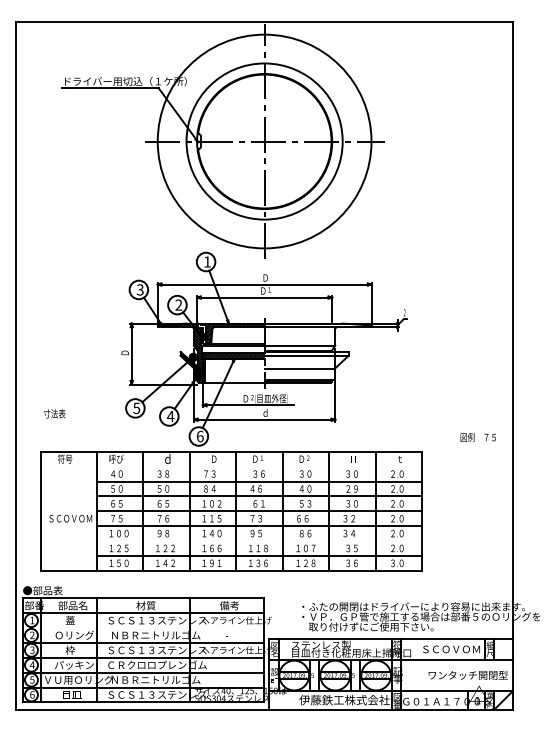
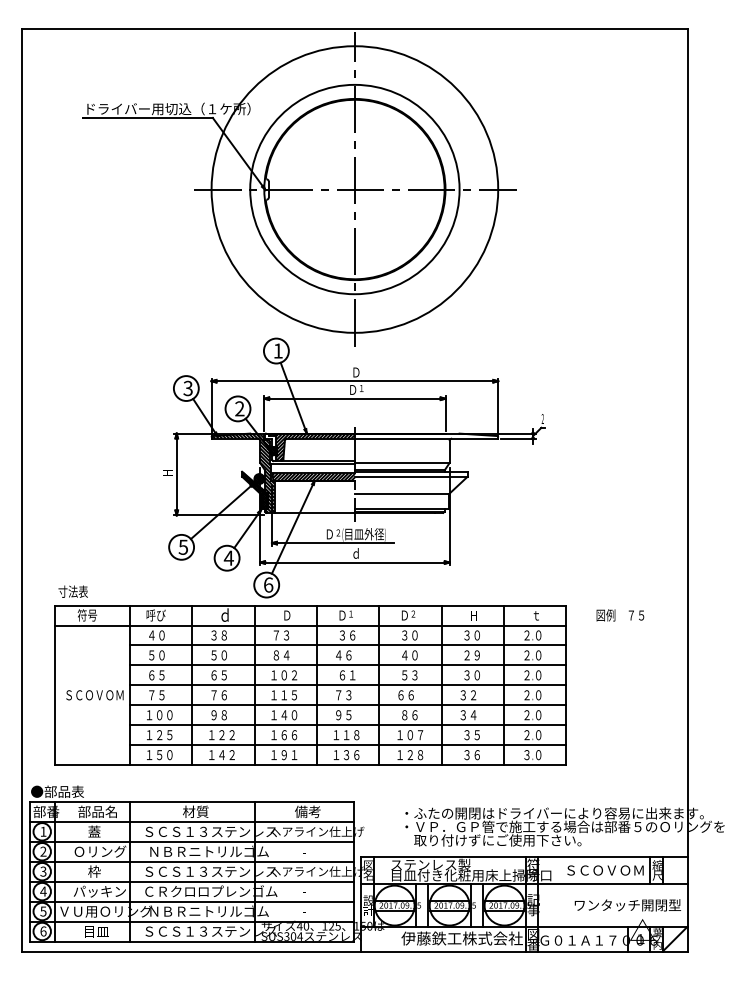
text: (124, 351) -> (167, 471), Ｄ -> Ｈ
text: (54, 413) -> (72, 591), moved
text: (478, 437) -> (620, 615), moved
line: (231, 466) -> (310, 625), added
line: (259, 541) -> (348, 725), added
line: (143, 627) -> (192, 841), added

